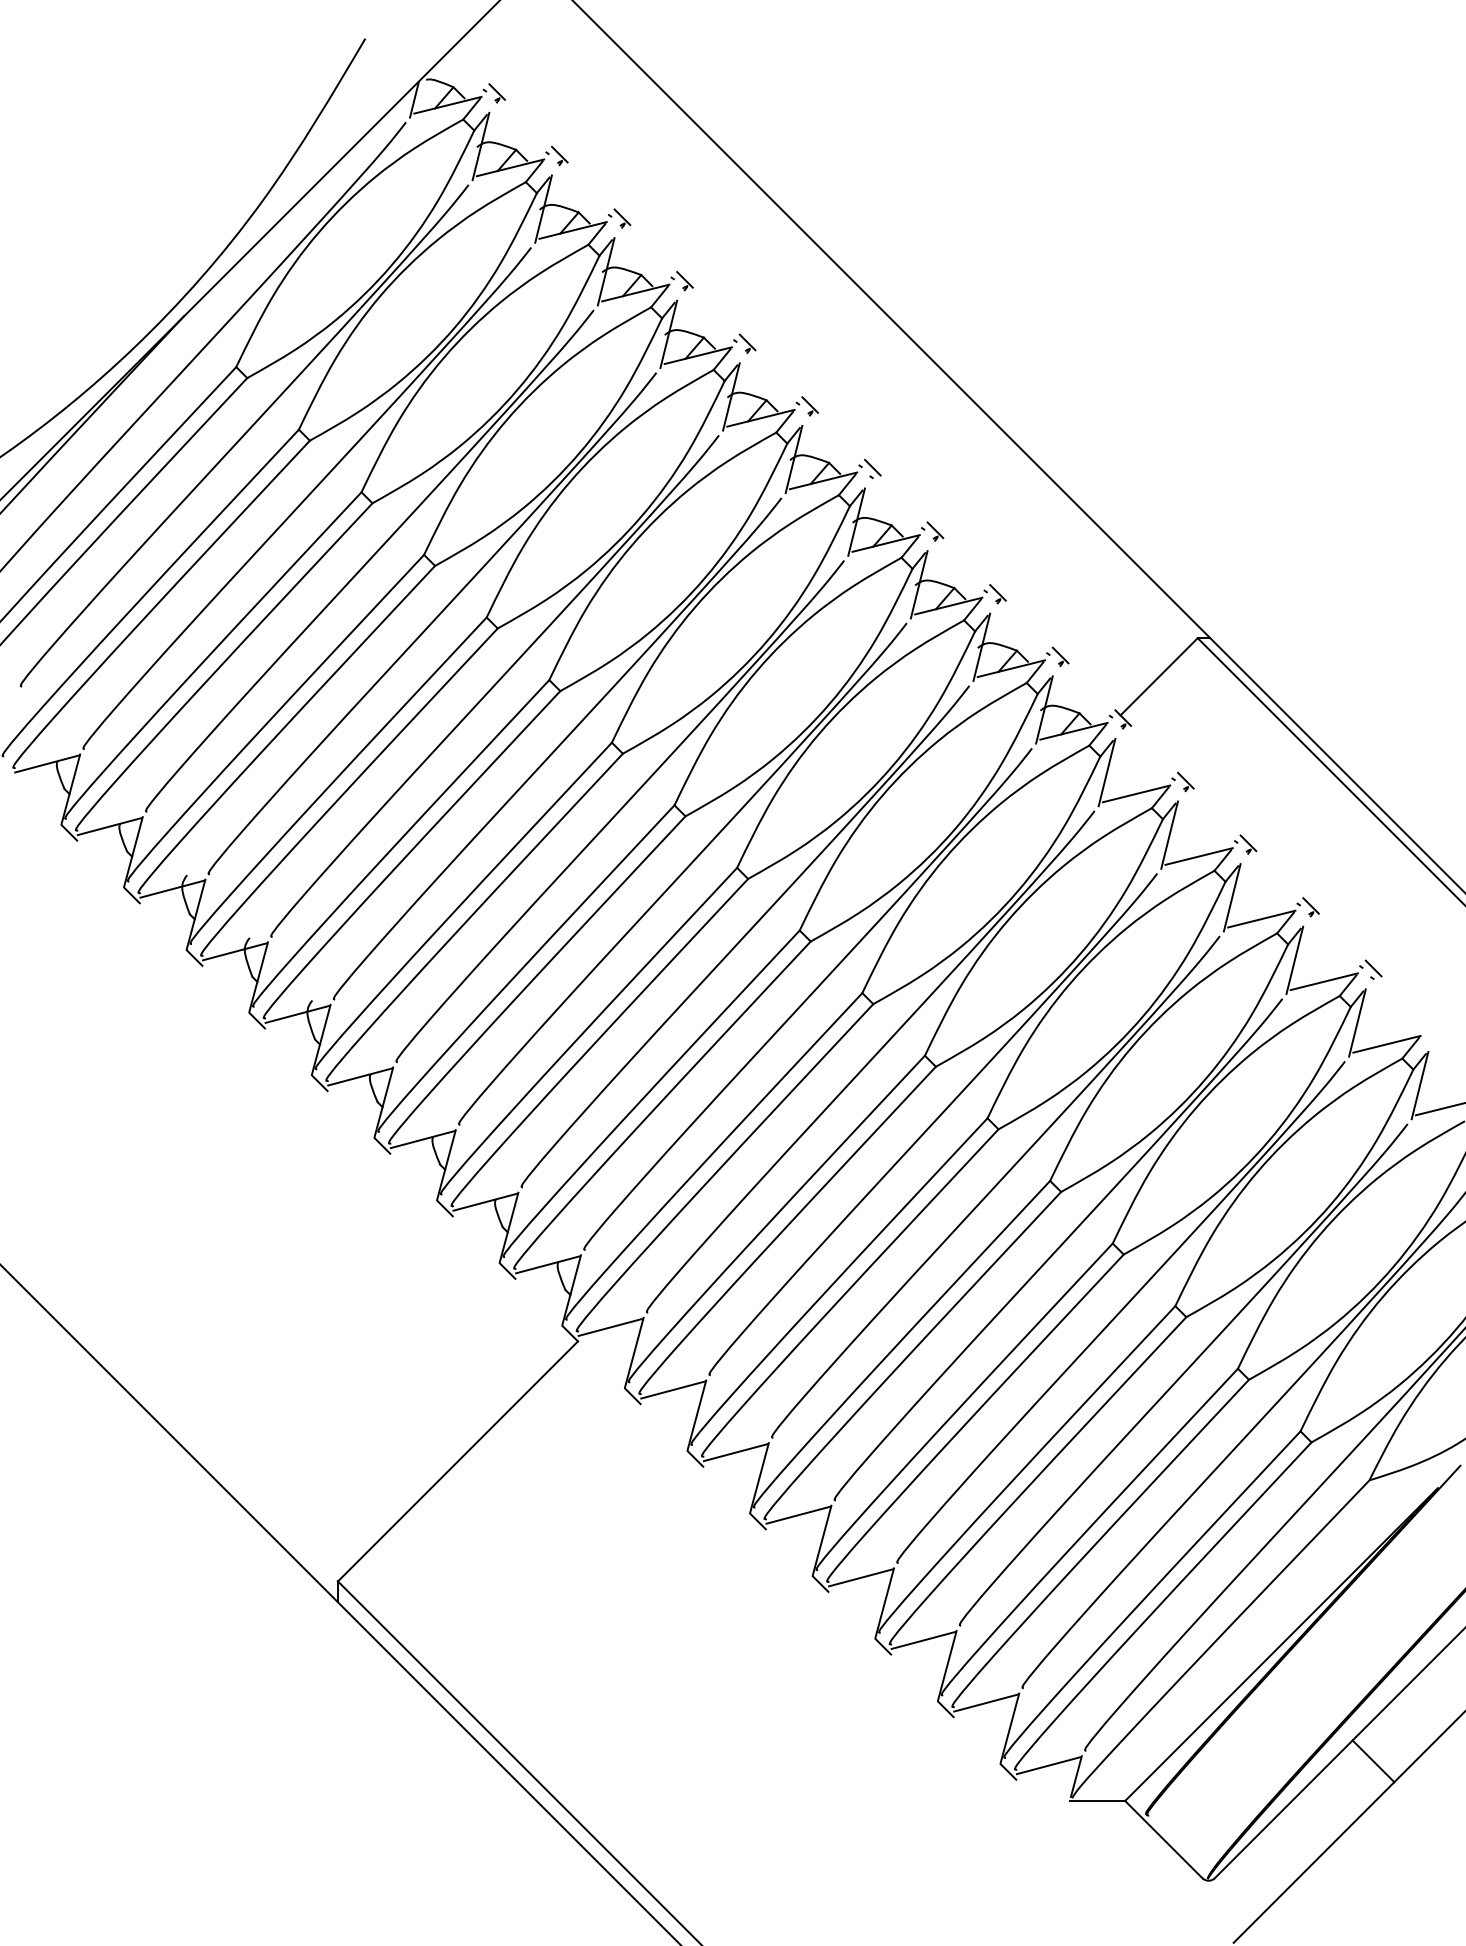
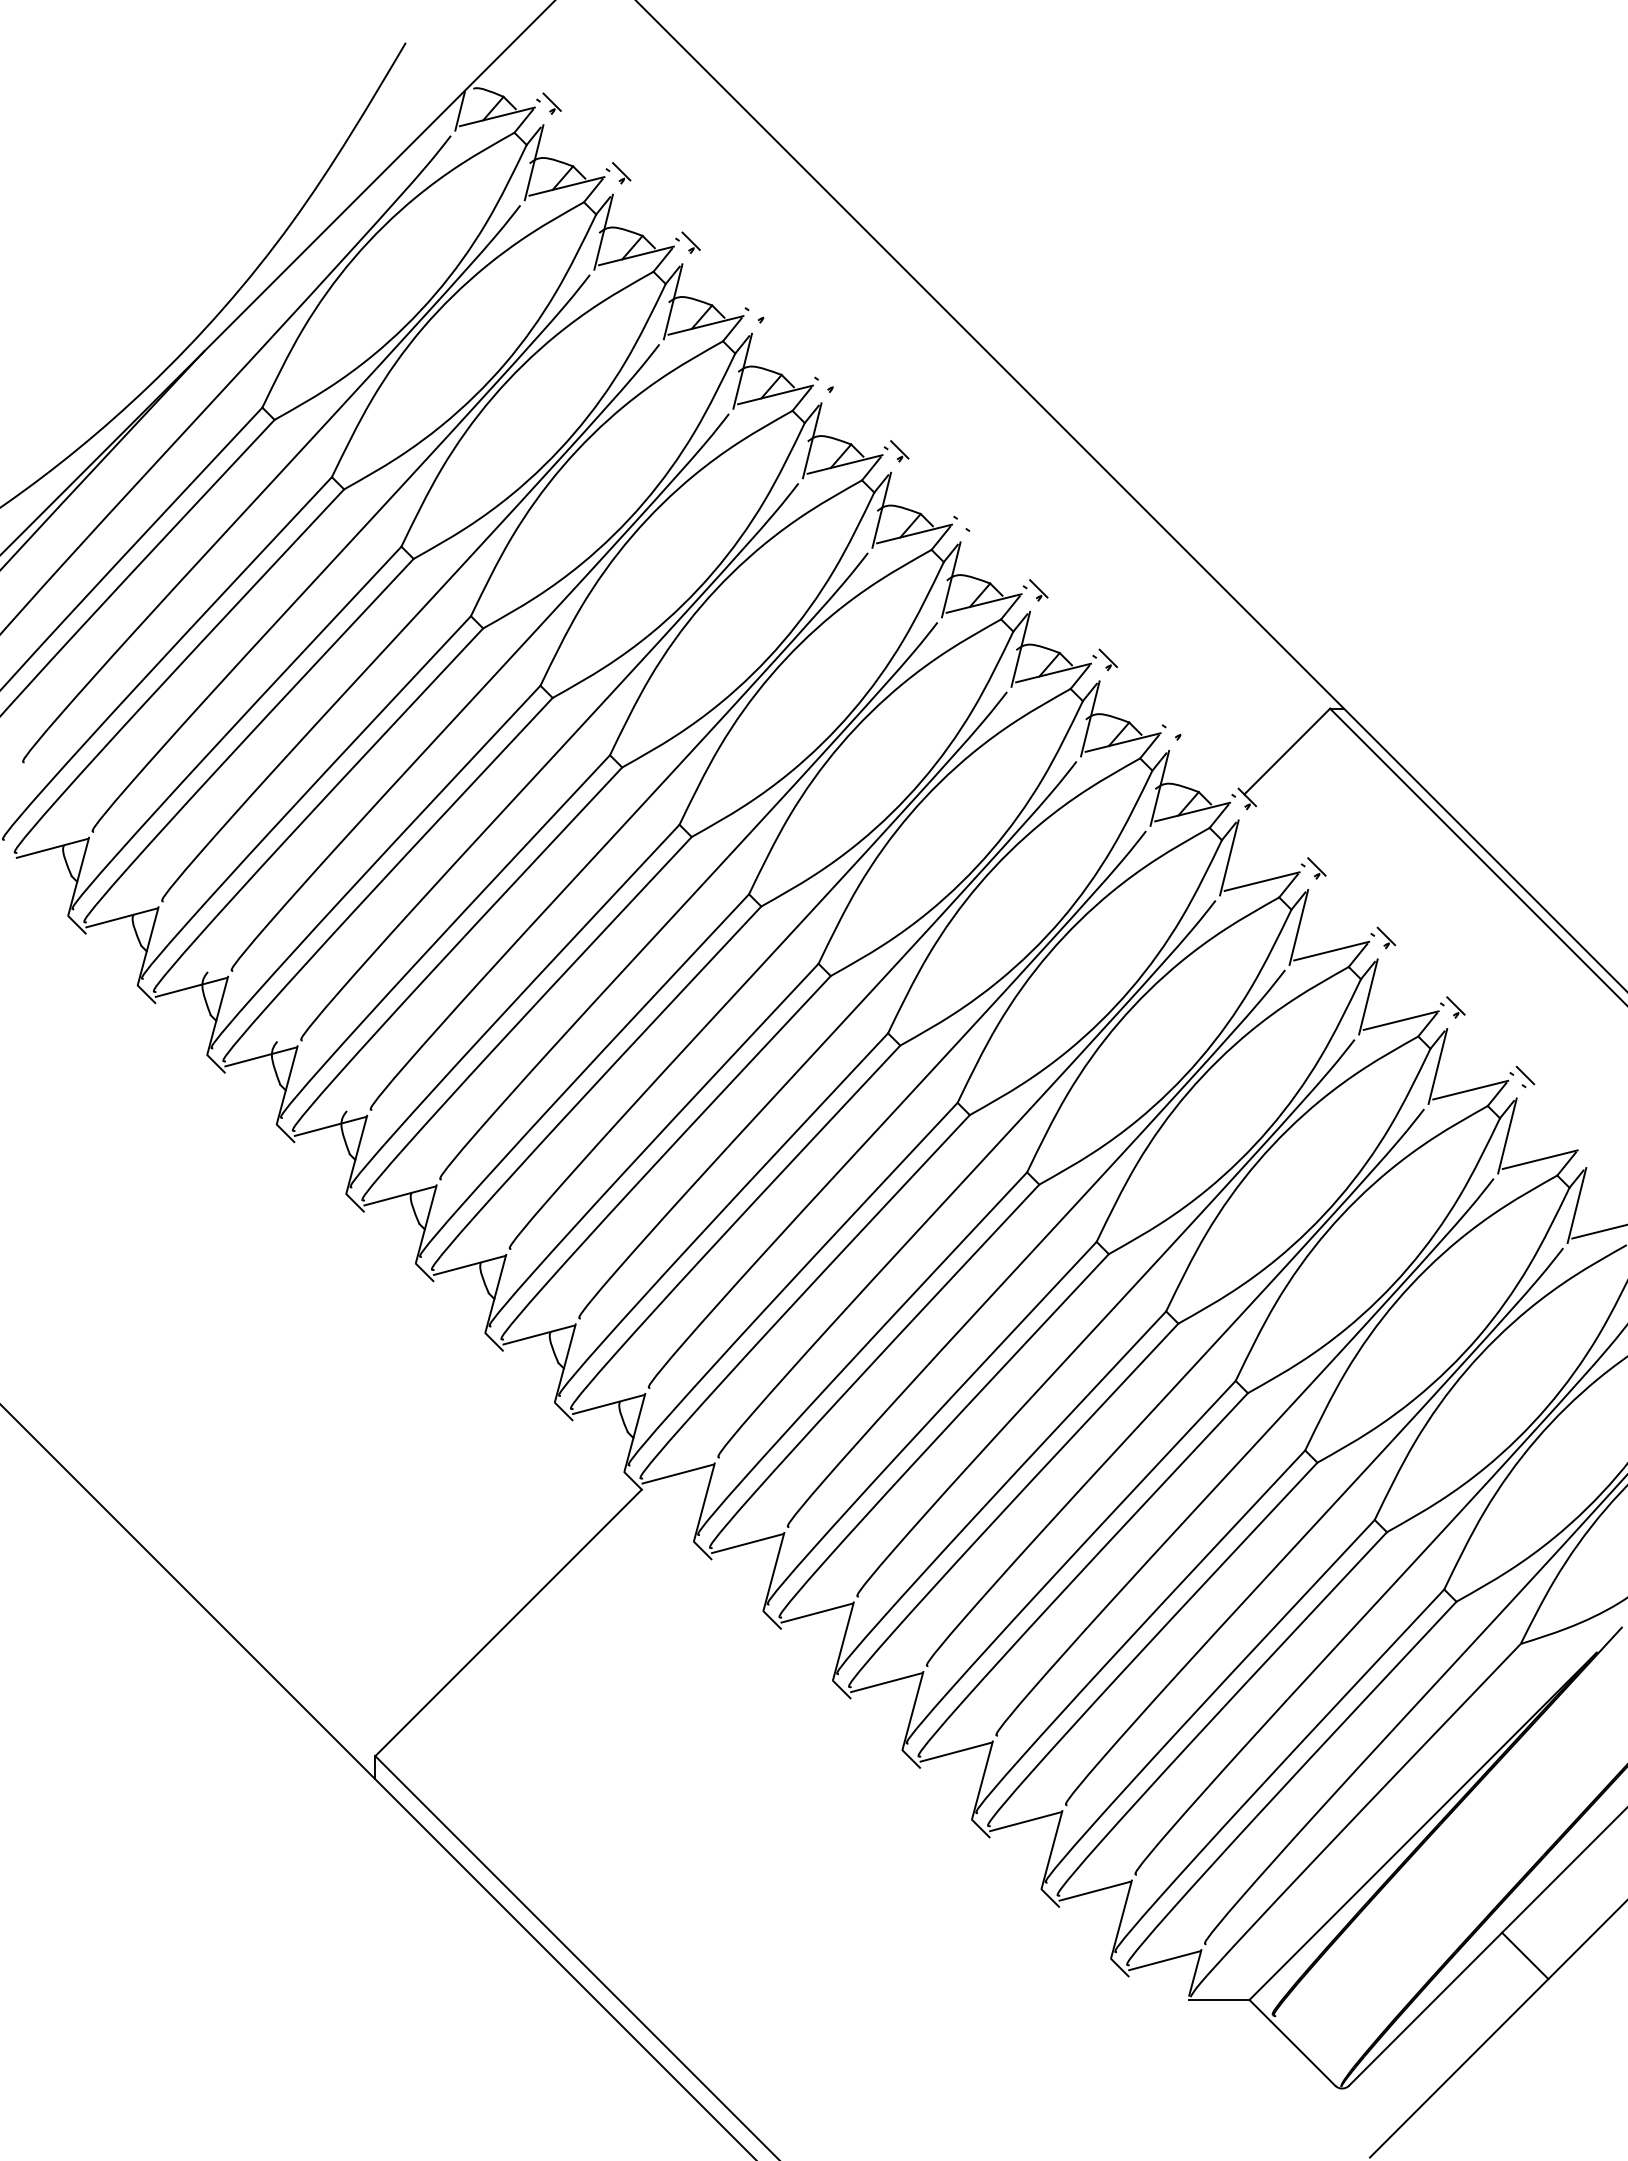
line: (684, 279) -> (760, 310), removed
line: (746, 341) -> (829, 379), removed
line: (872, 467) -> (968, 519), removed
line: (1060, 655) -> (1177, 727), removed

